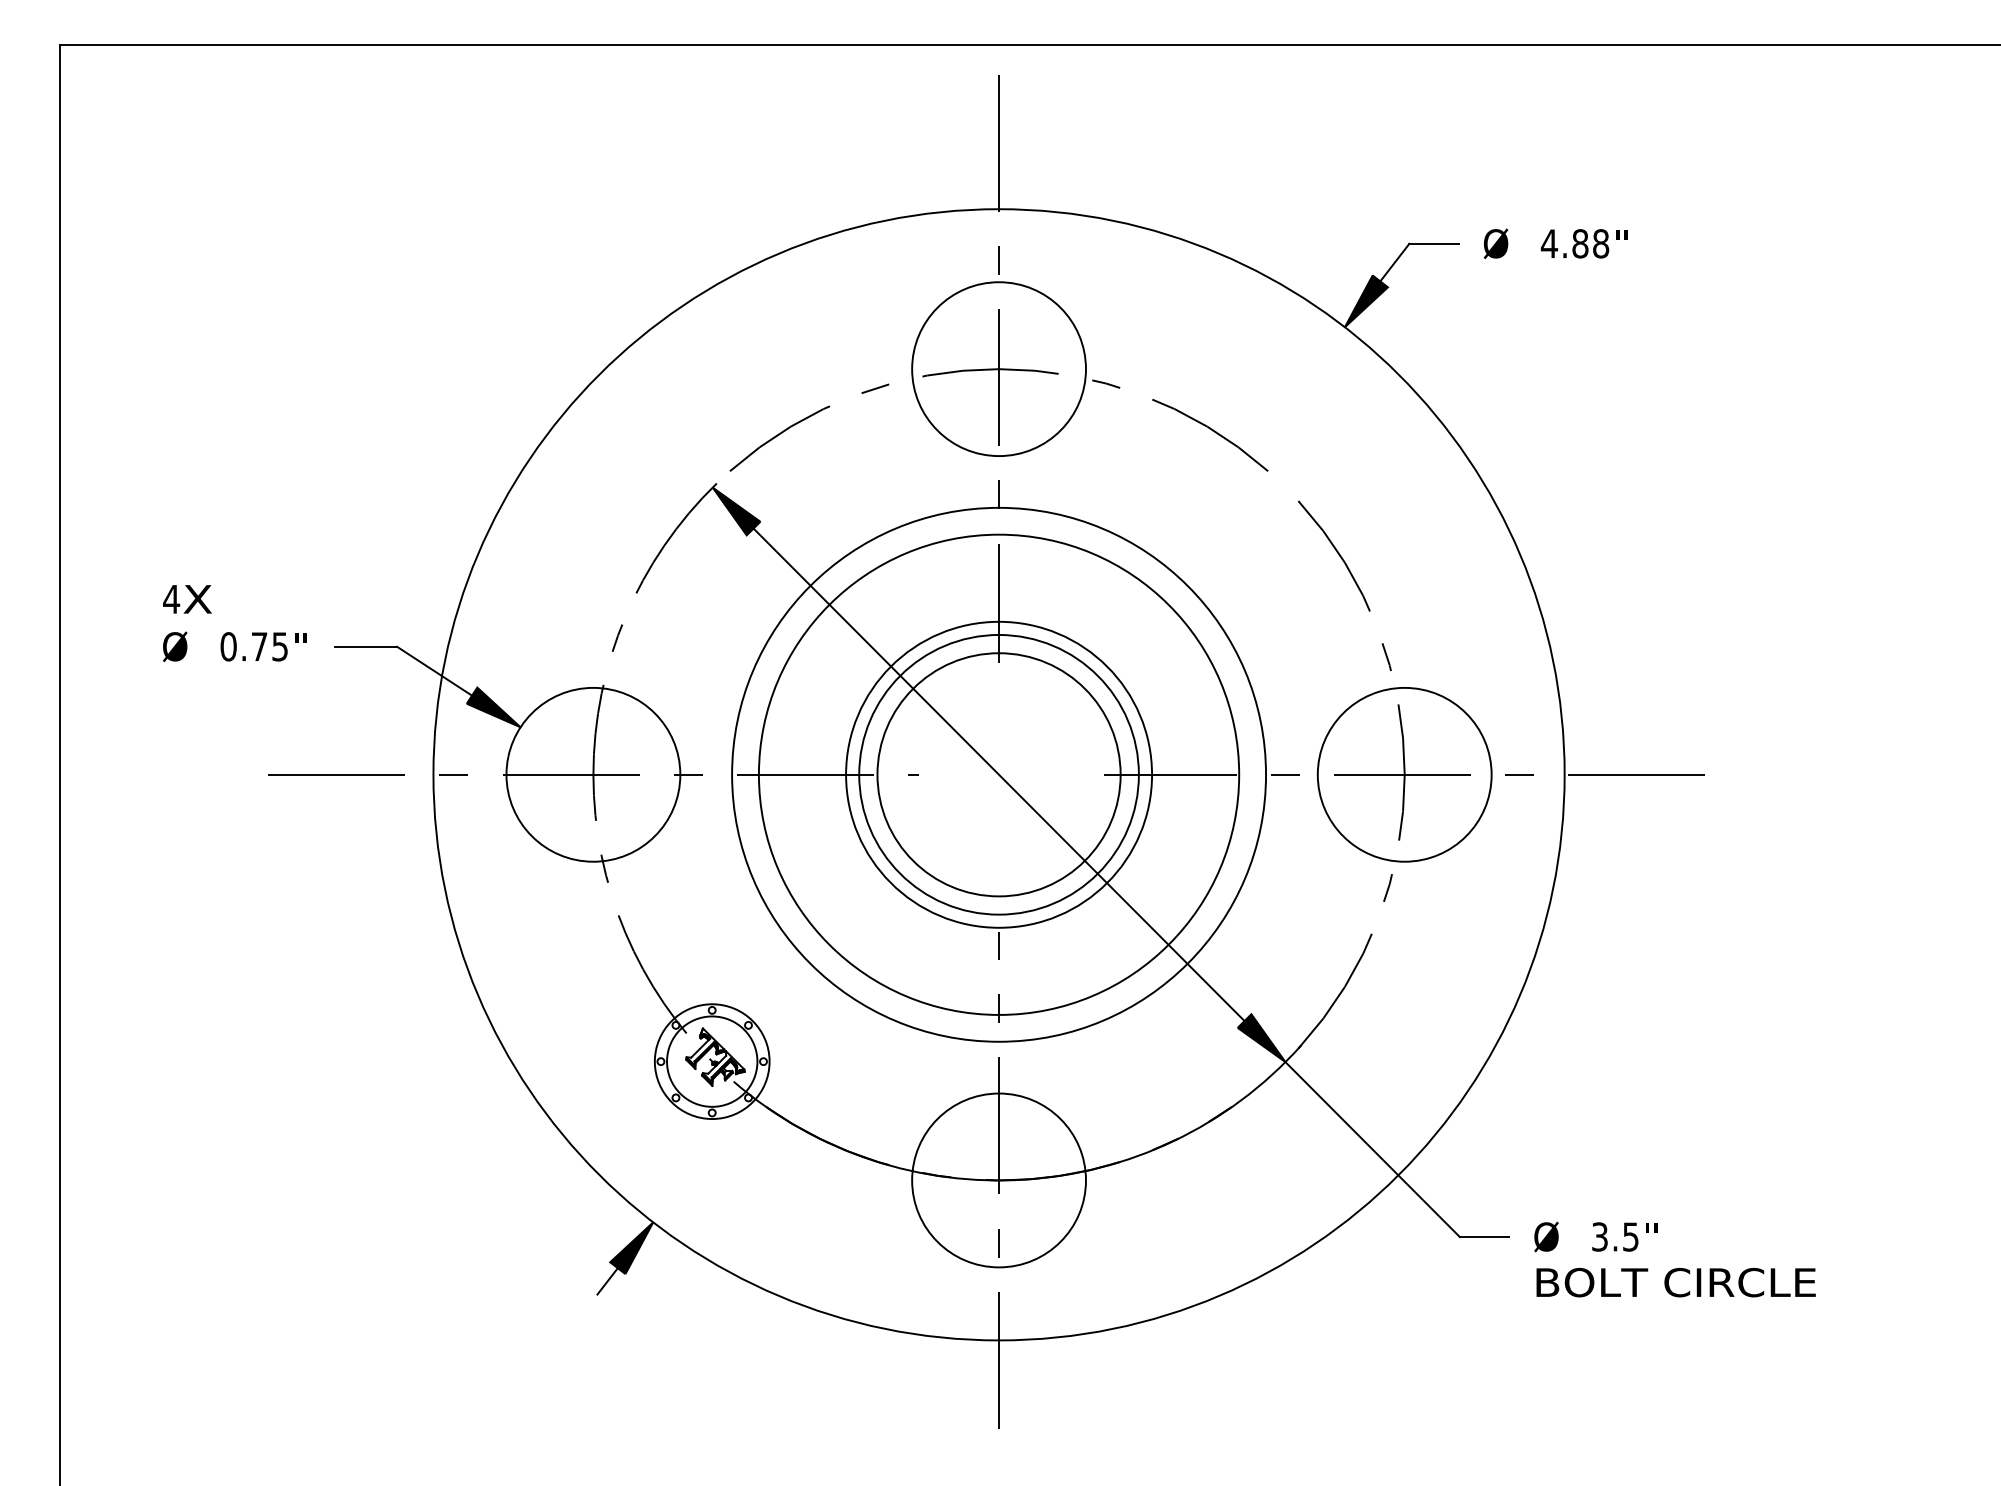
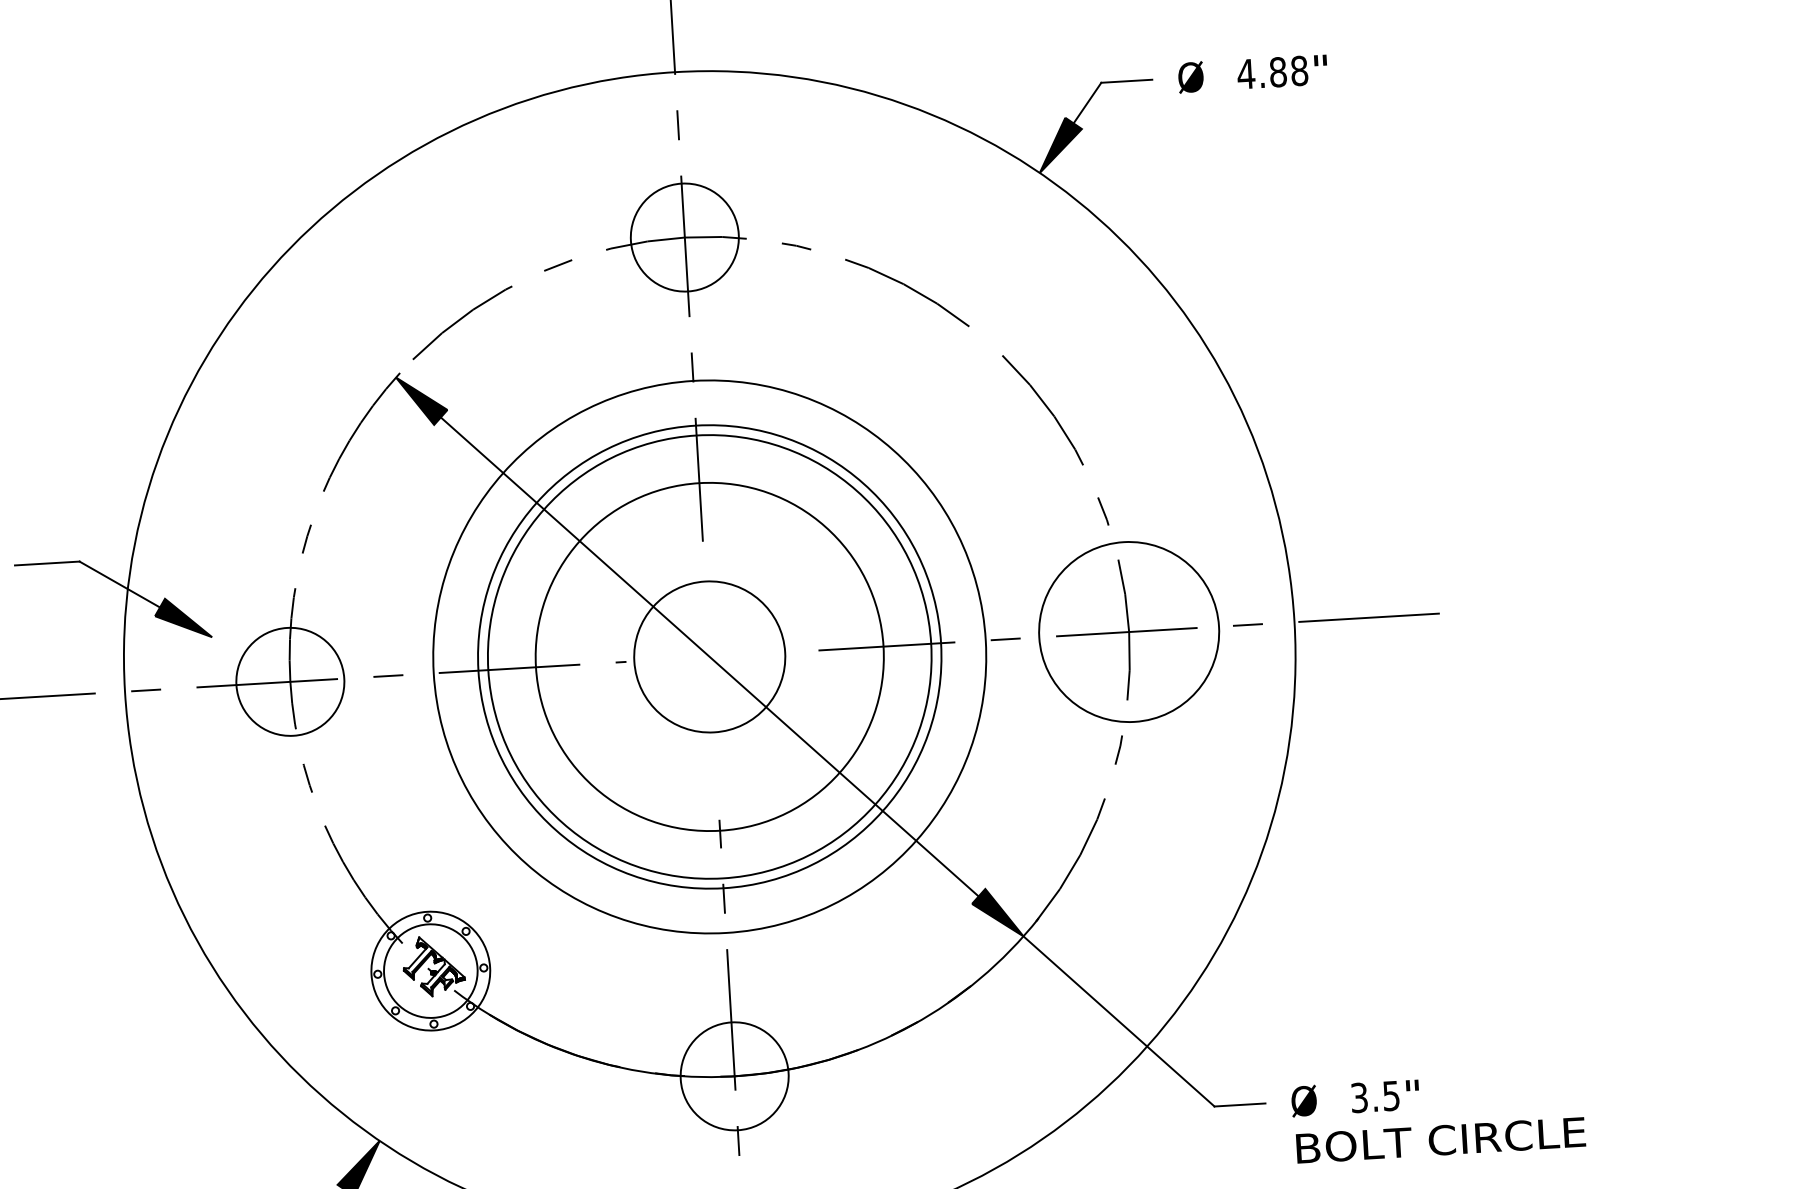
circle: (998, 369) -> (684, 237), size x0.6
circle: (593, 774) -> (290, 681), size x0.6
circle: (998, 774) -> (709, 656), size x0.6
circle: (998, 774) -> (709, 656), size x0.7
circle: (998, 774) -> (709, 656), size x1.6
circle: (999, 774) -> (710, 656), size x1.4
circle: (998, 1180) -> (734, 1076), size x0.6

